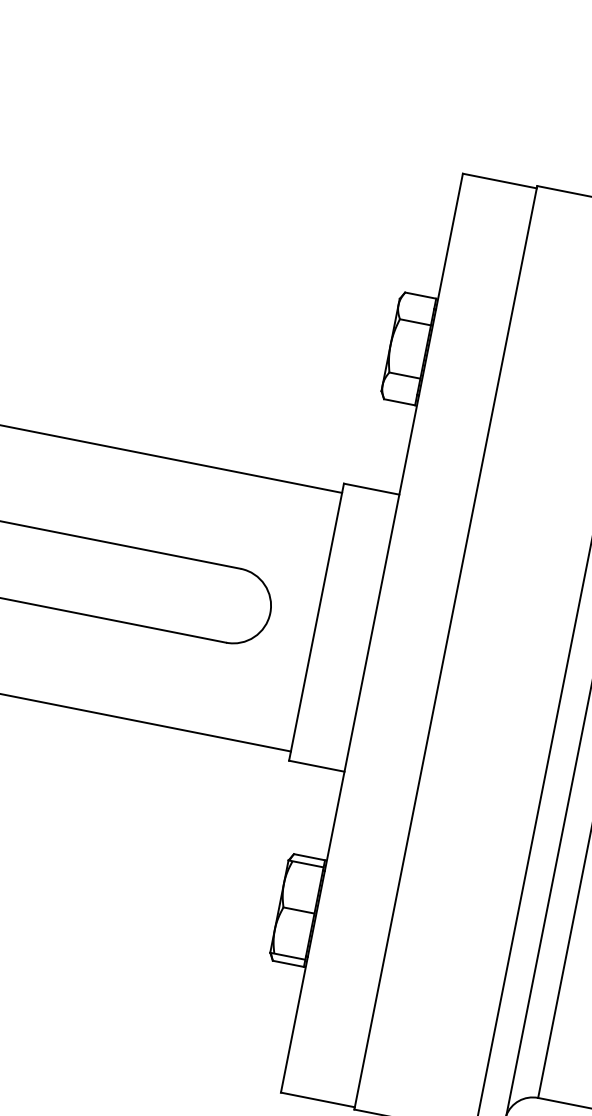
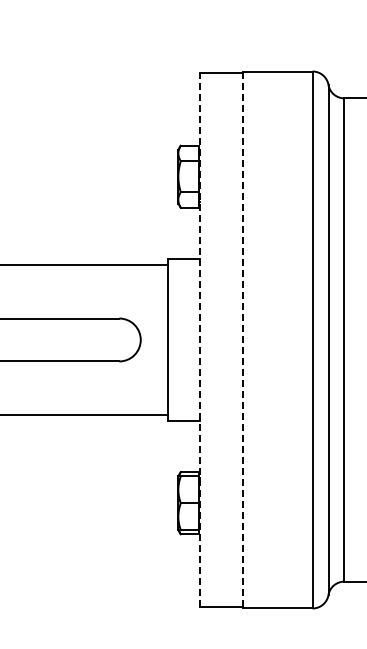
line: (371, 632) -> (199, 339), solid -> dashed
line: (445, 648) -> (242, 340), solid -> dashed

